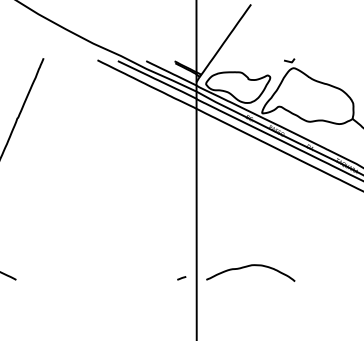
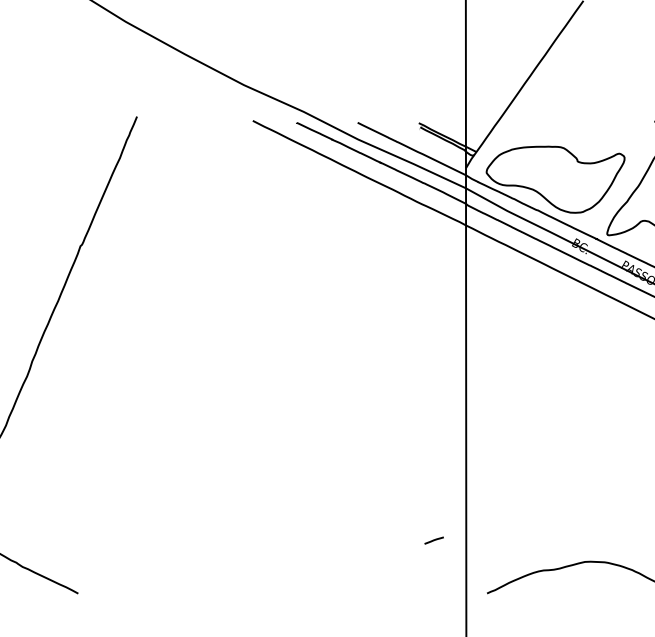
curve: (181, 278) -> (433, 540), moved

